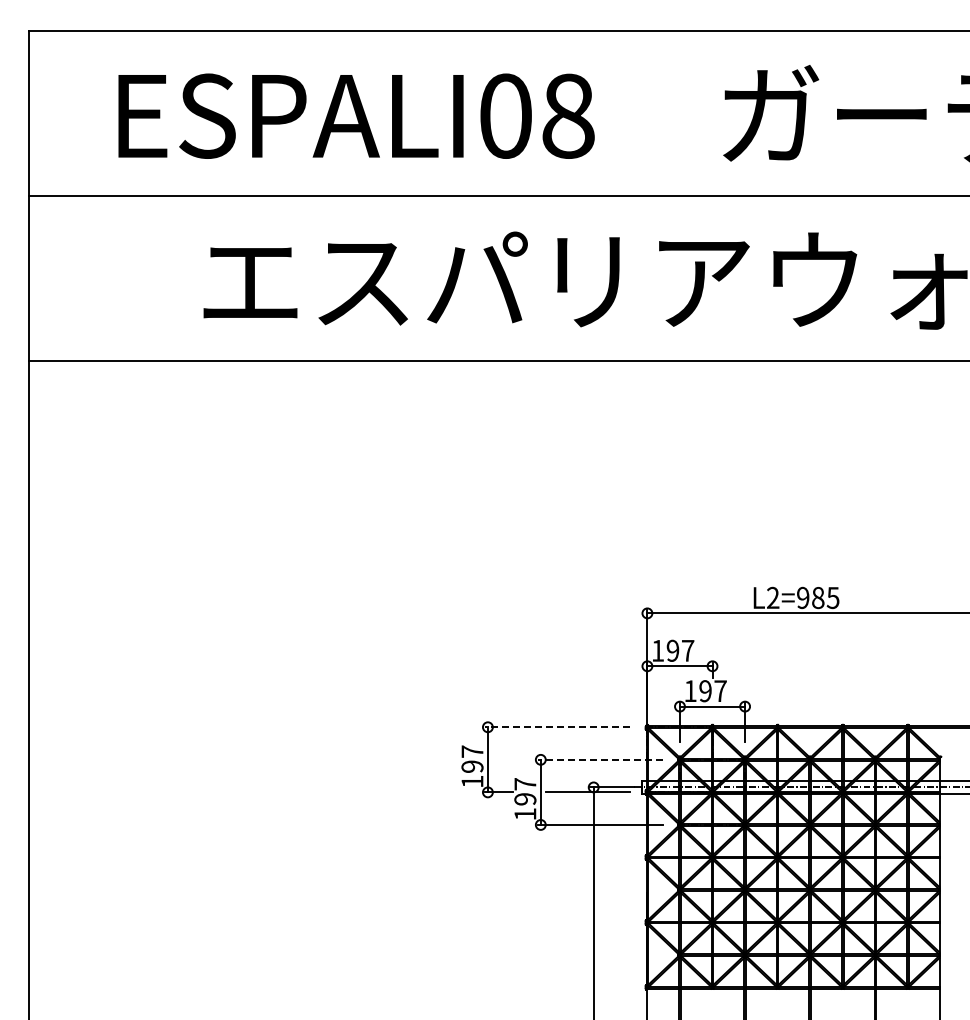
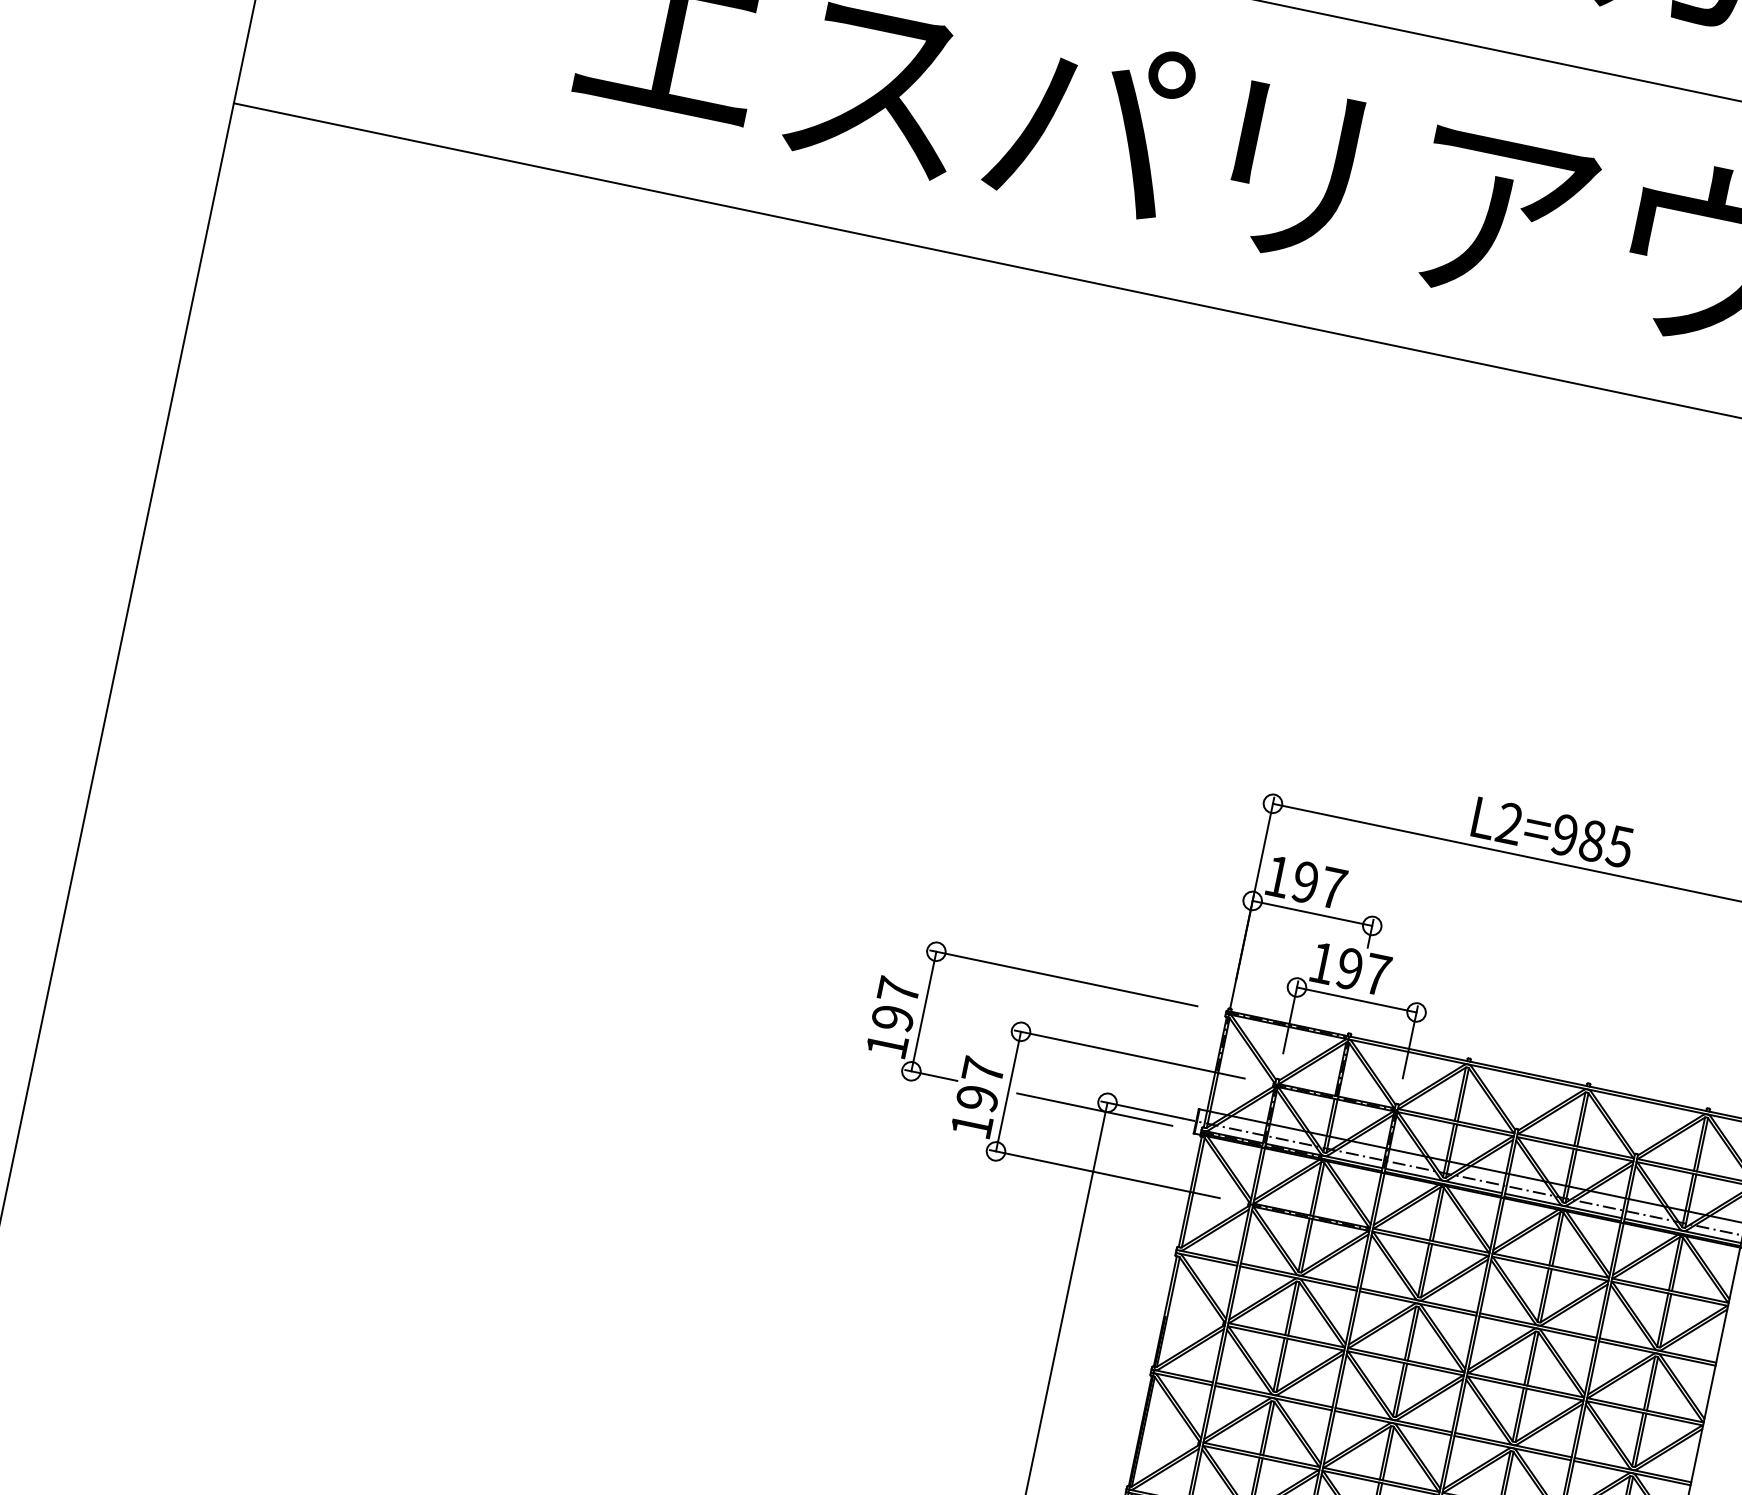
line: (557, 727) -> (1064, 978), dashed -> solid
line: (600, 759) -> (1130, 1054), dashed -> solid

